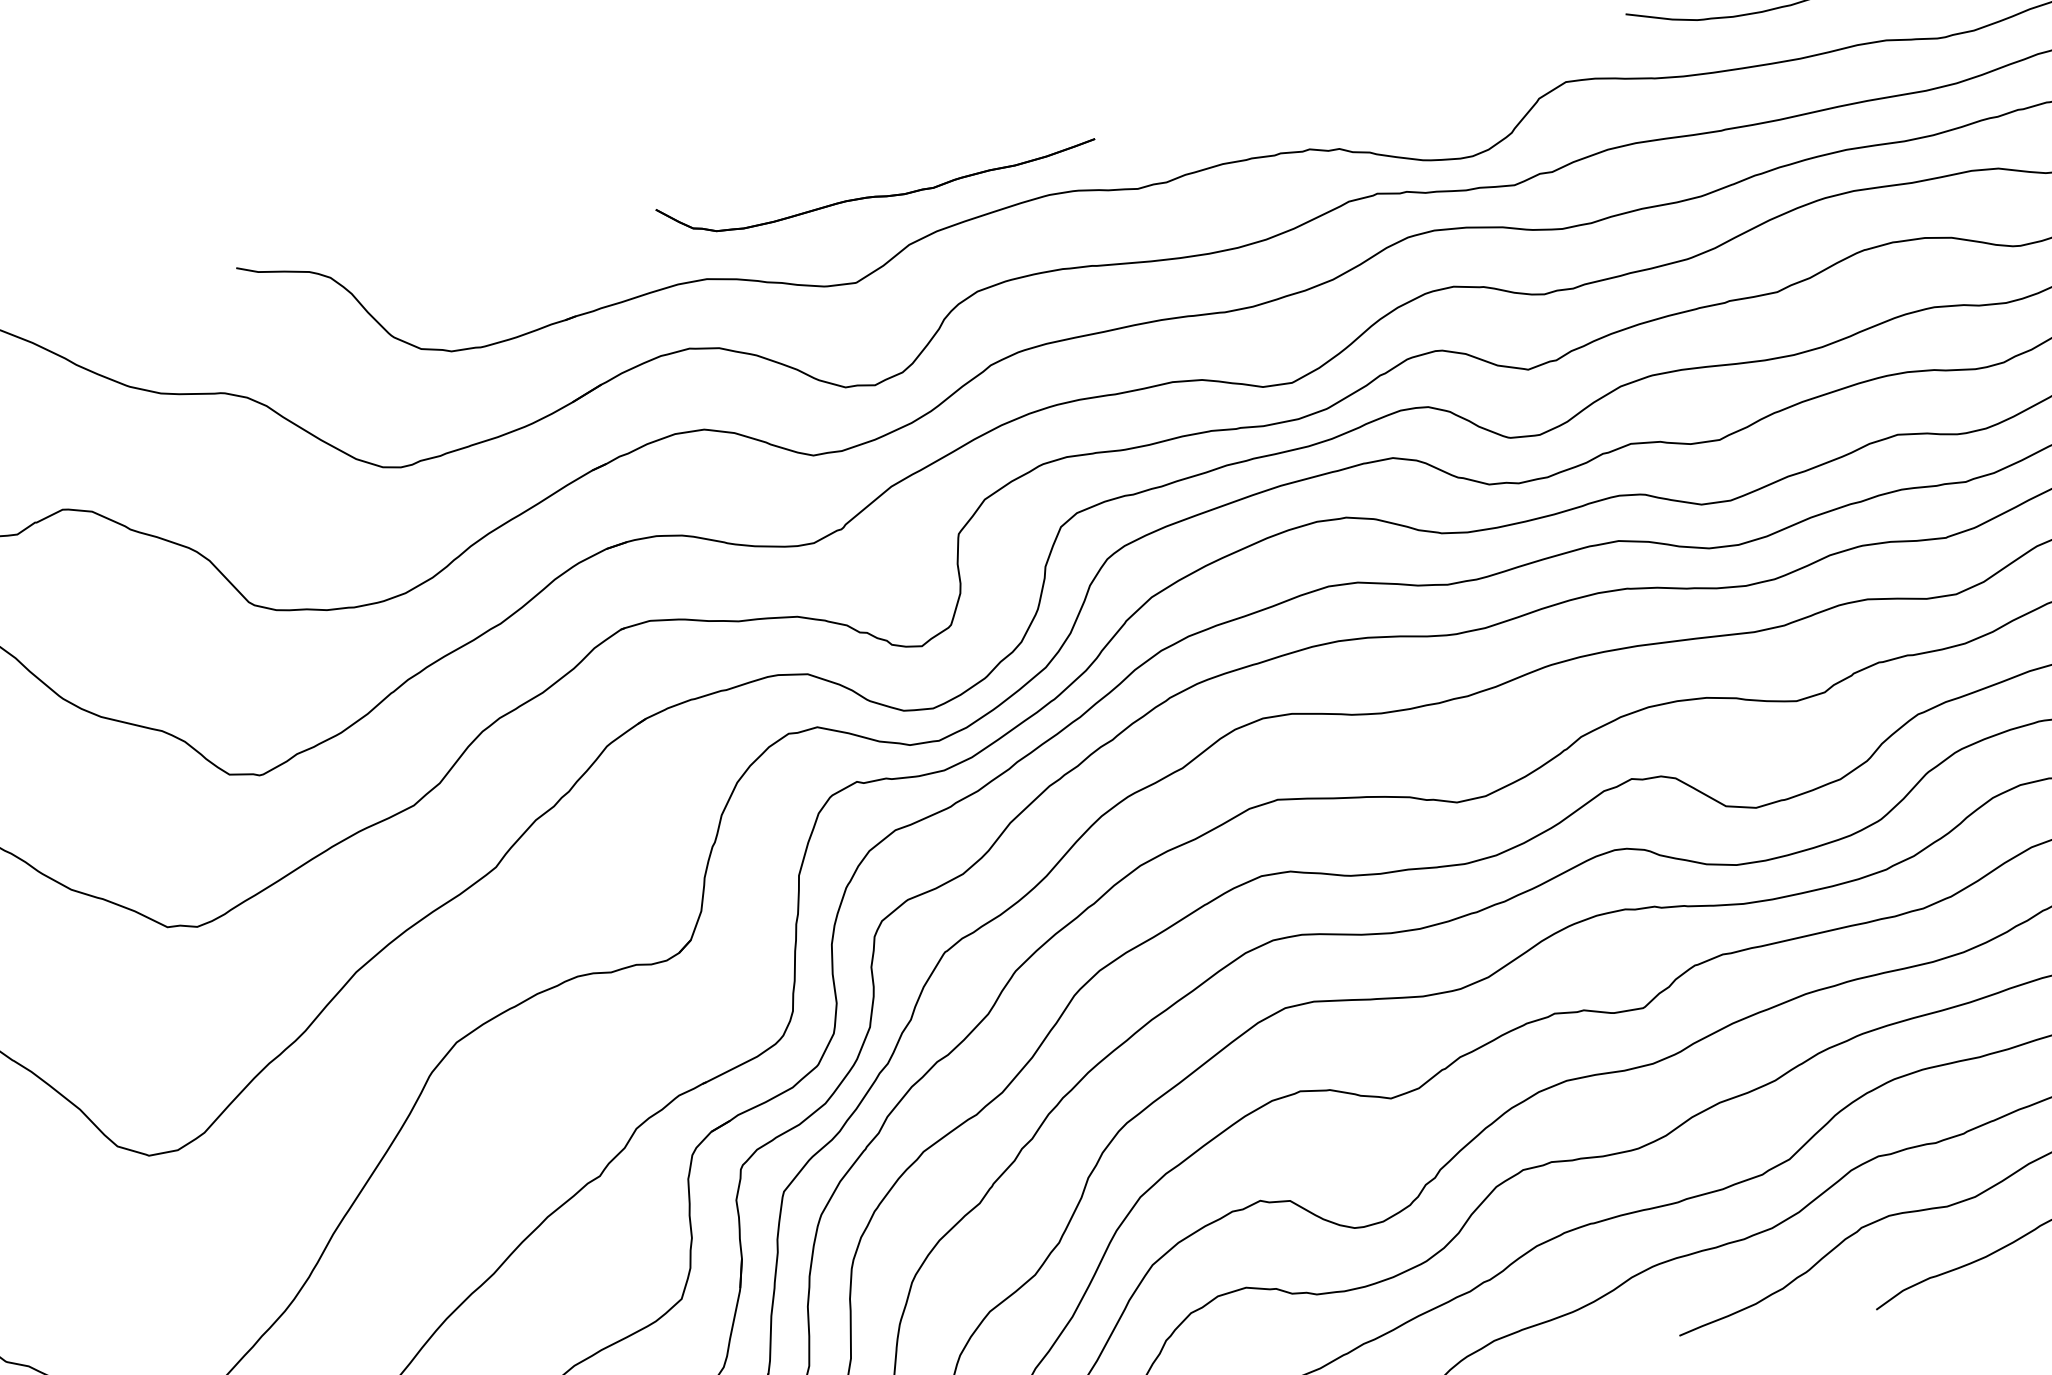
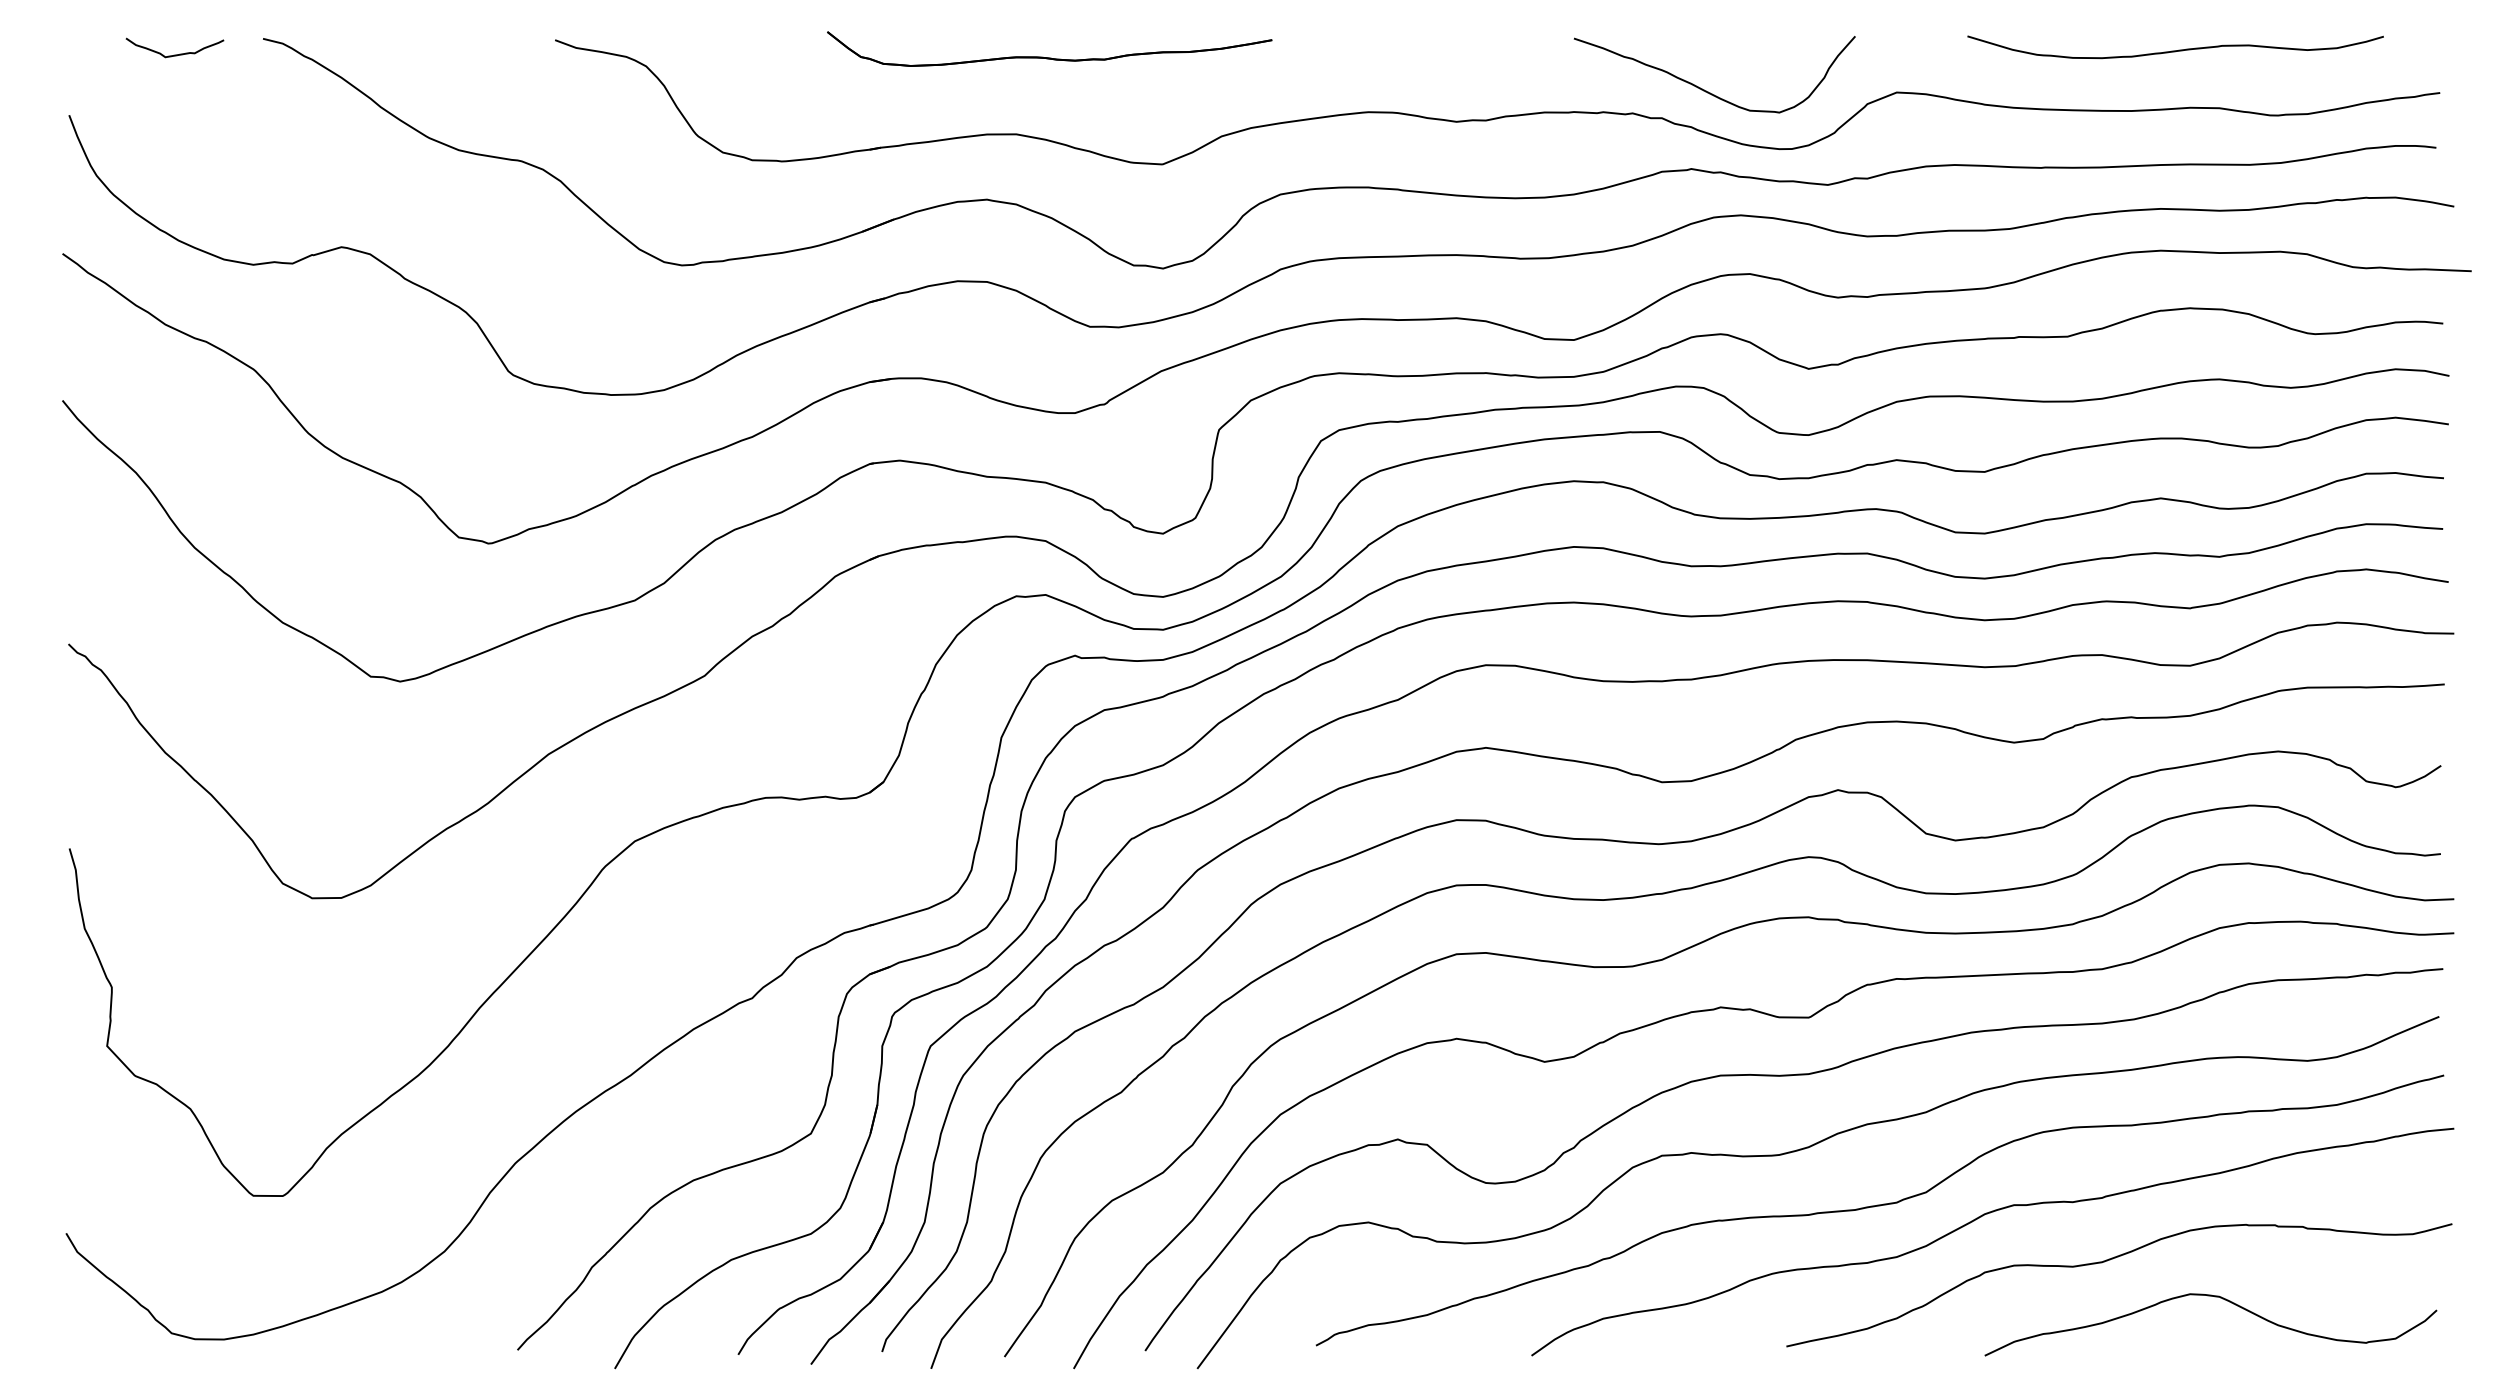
curve: (1378, 113) -> (1706, 90), added
part: (878, 195) -> (1049, 57), moved

